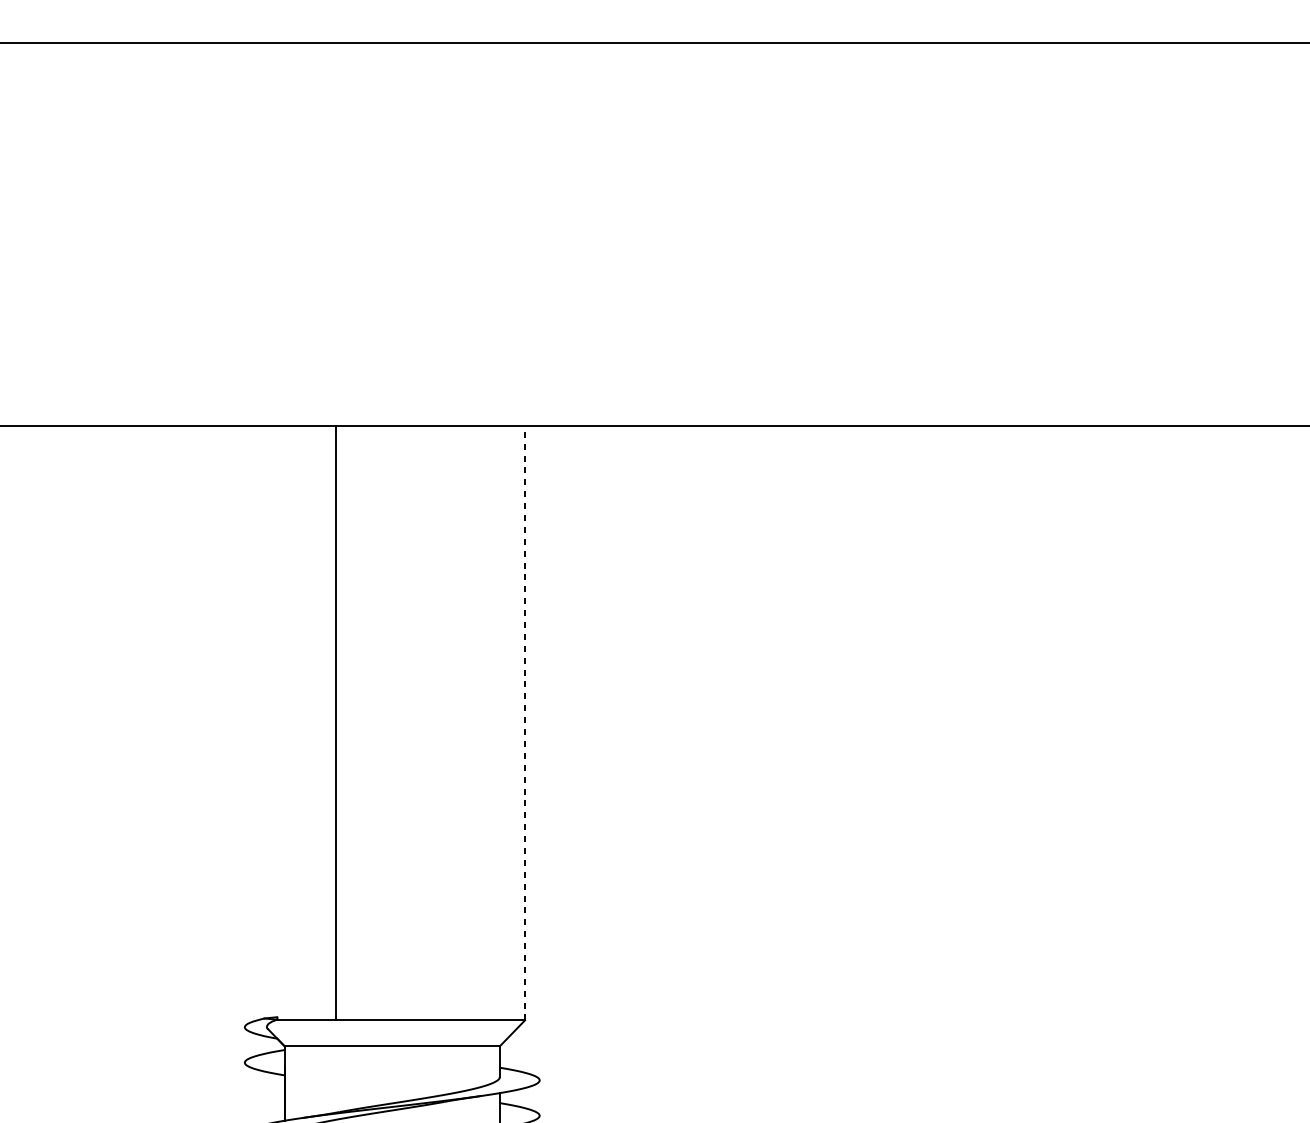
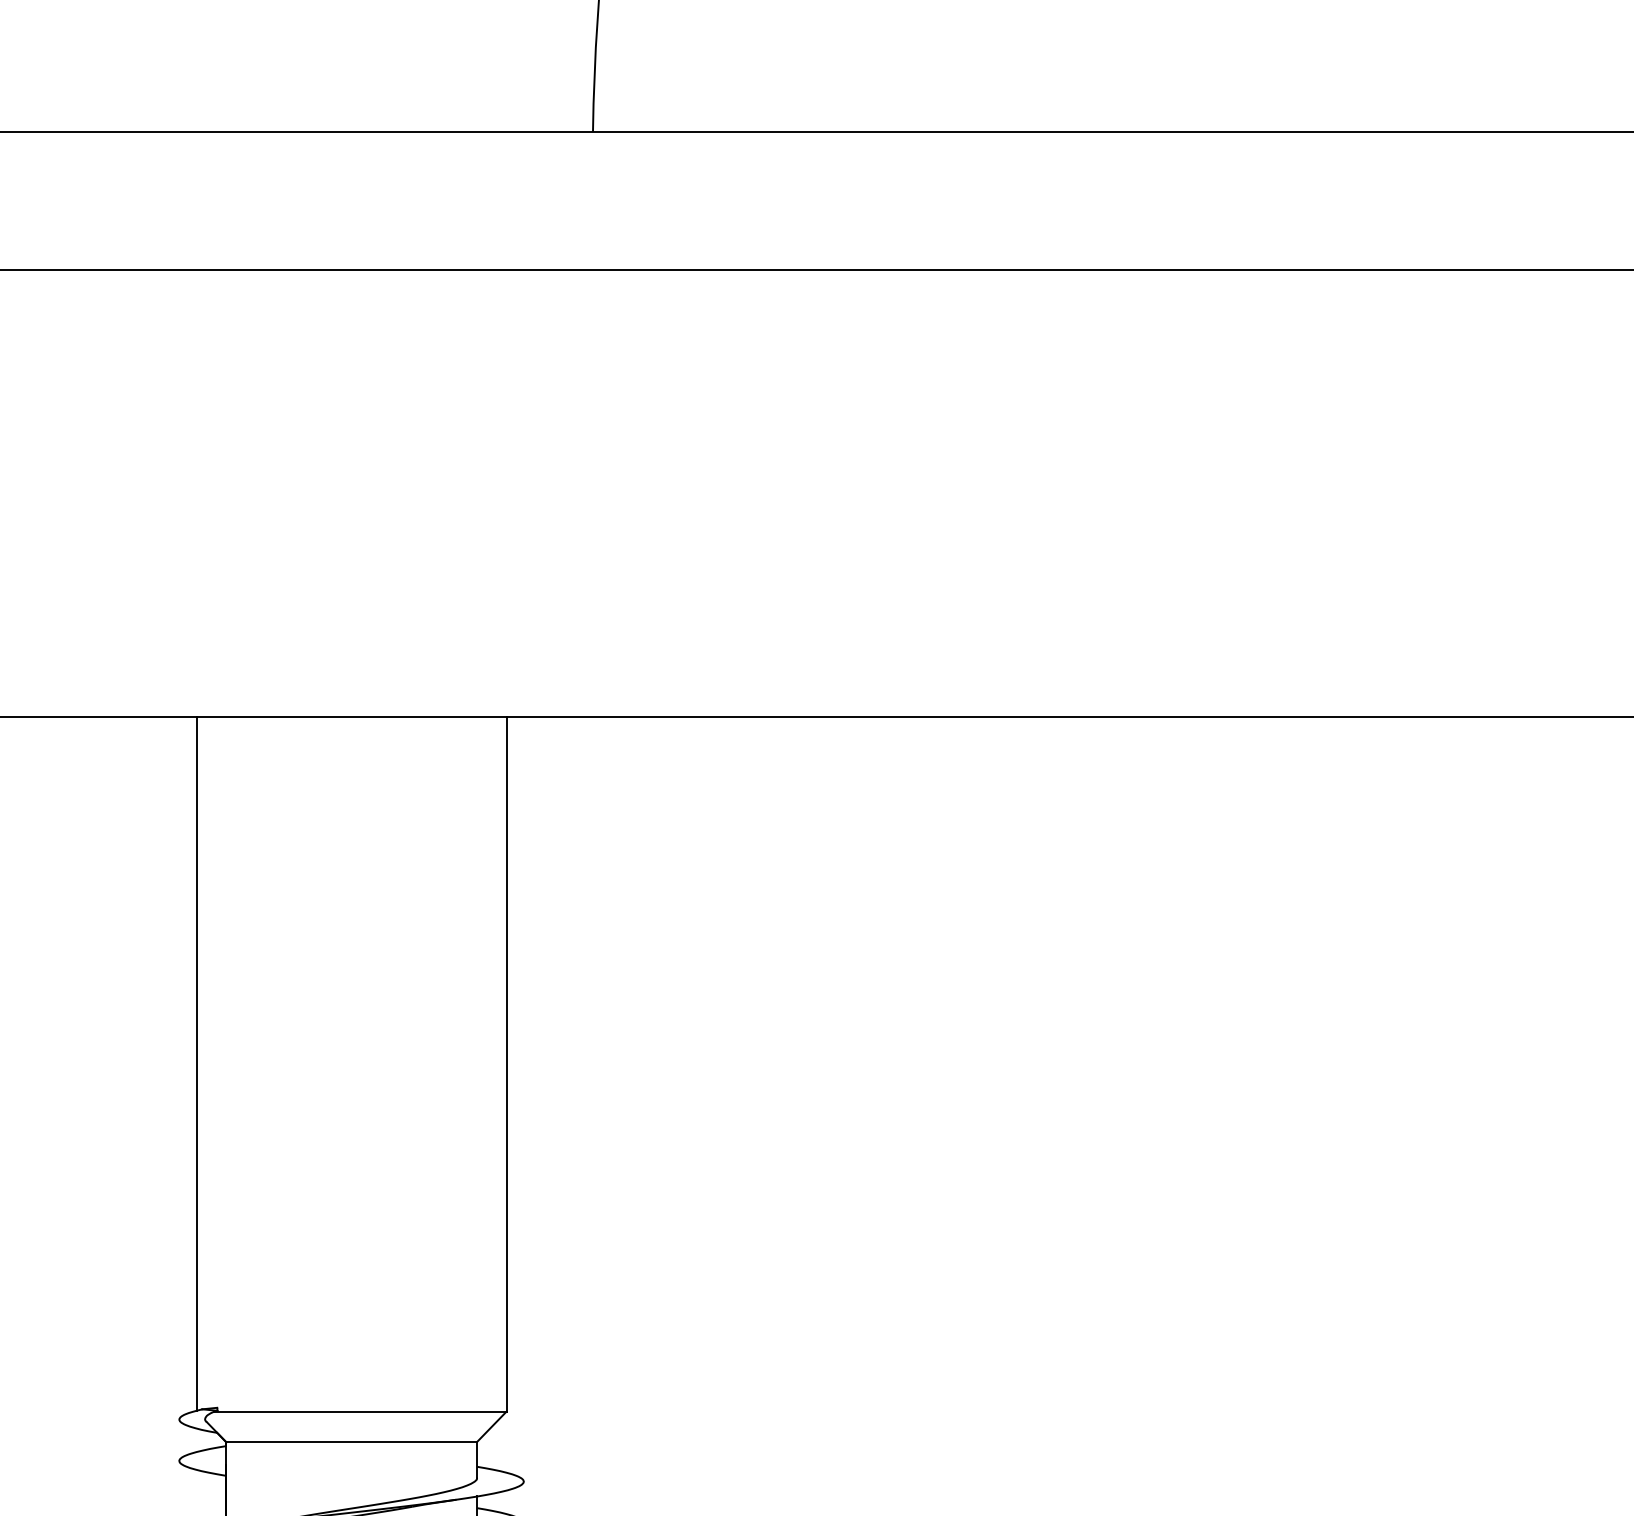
line: (335, 722) -> (196, 1063), moved
line: (524, 723) -> (506, 1064), dashed -> solid

